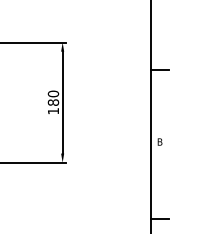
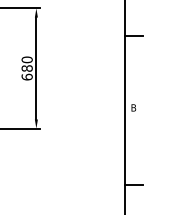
text: (53, 110) -> (27, 76), 180 -> 680

